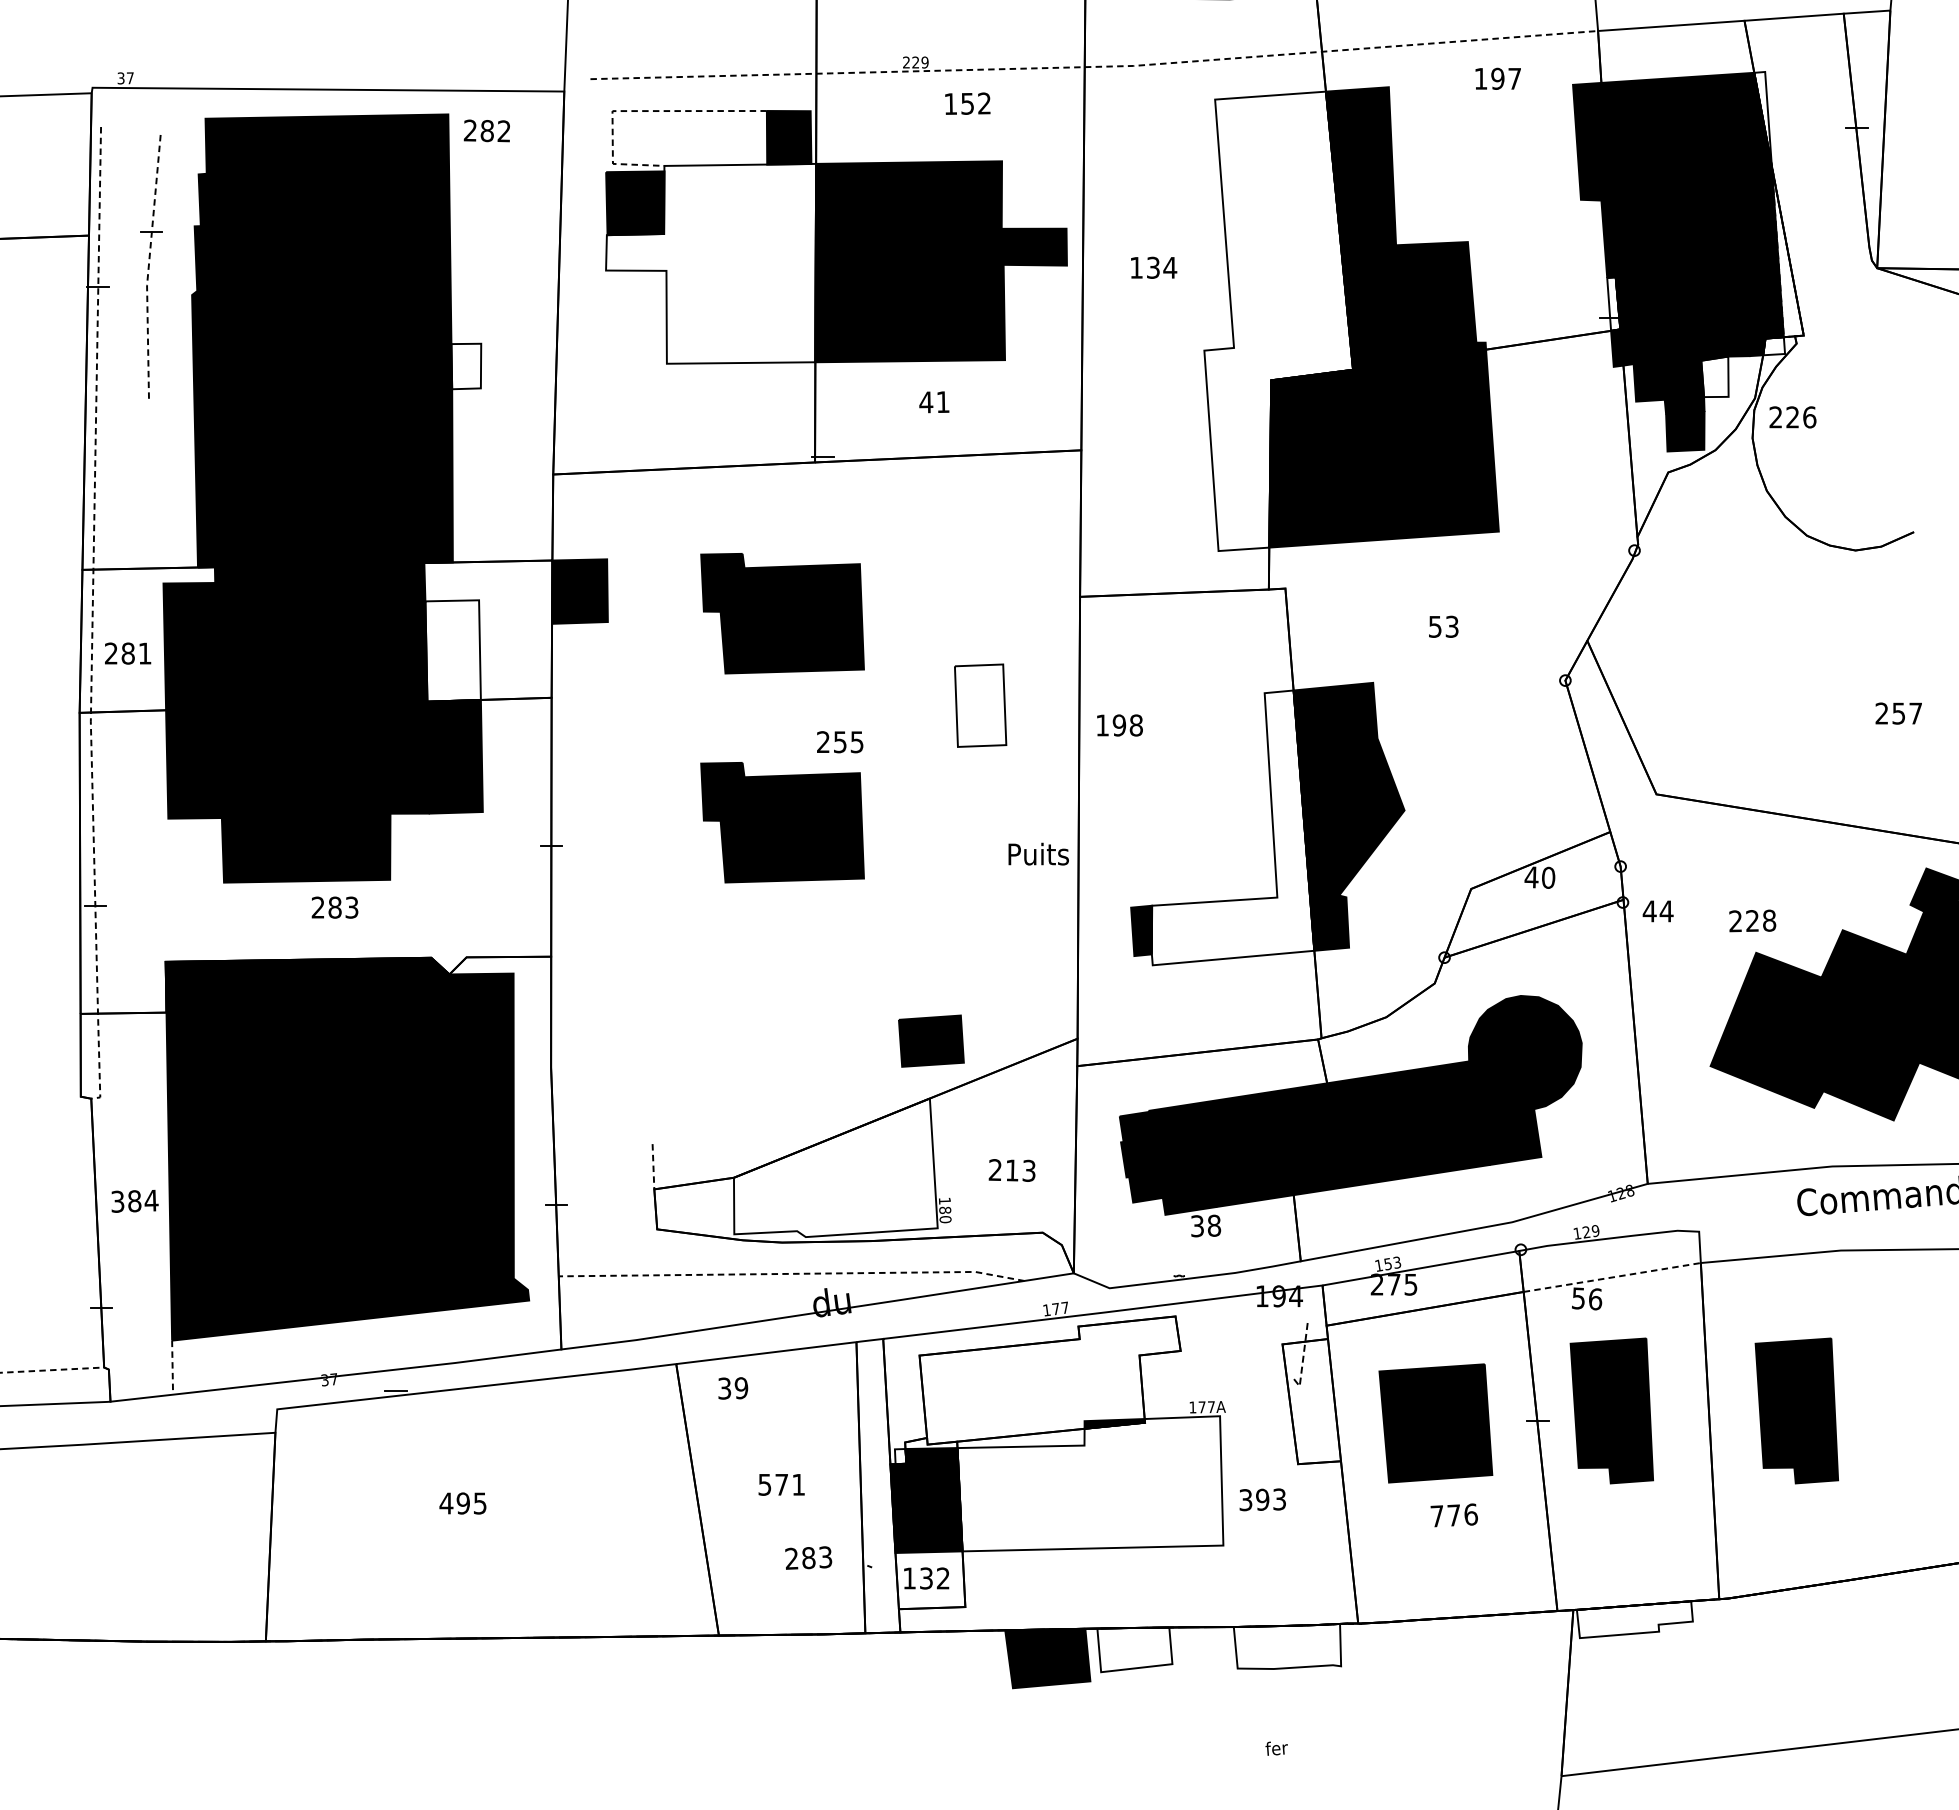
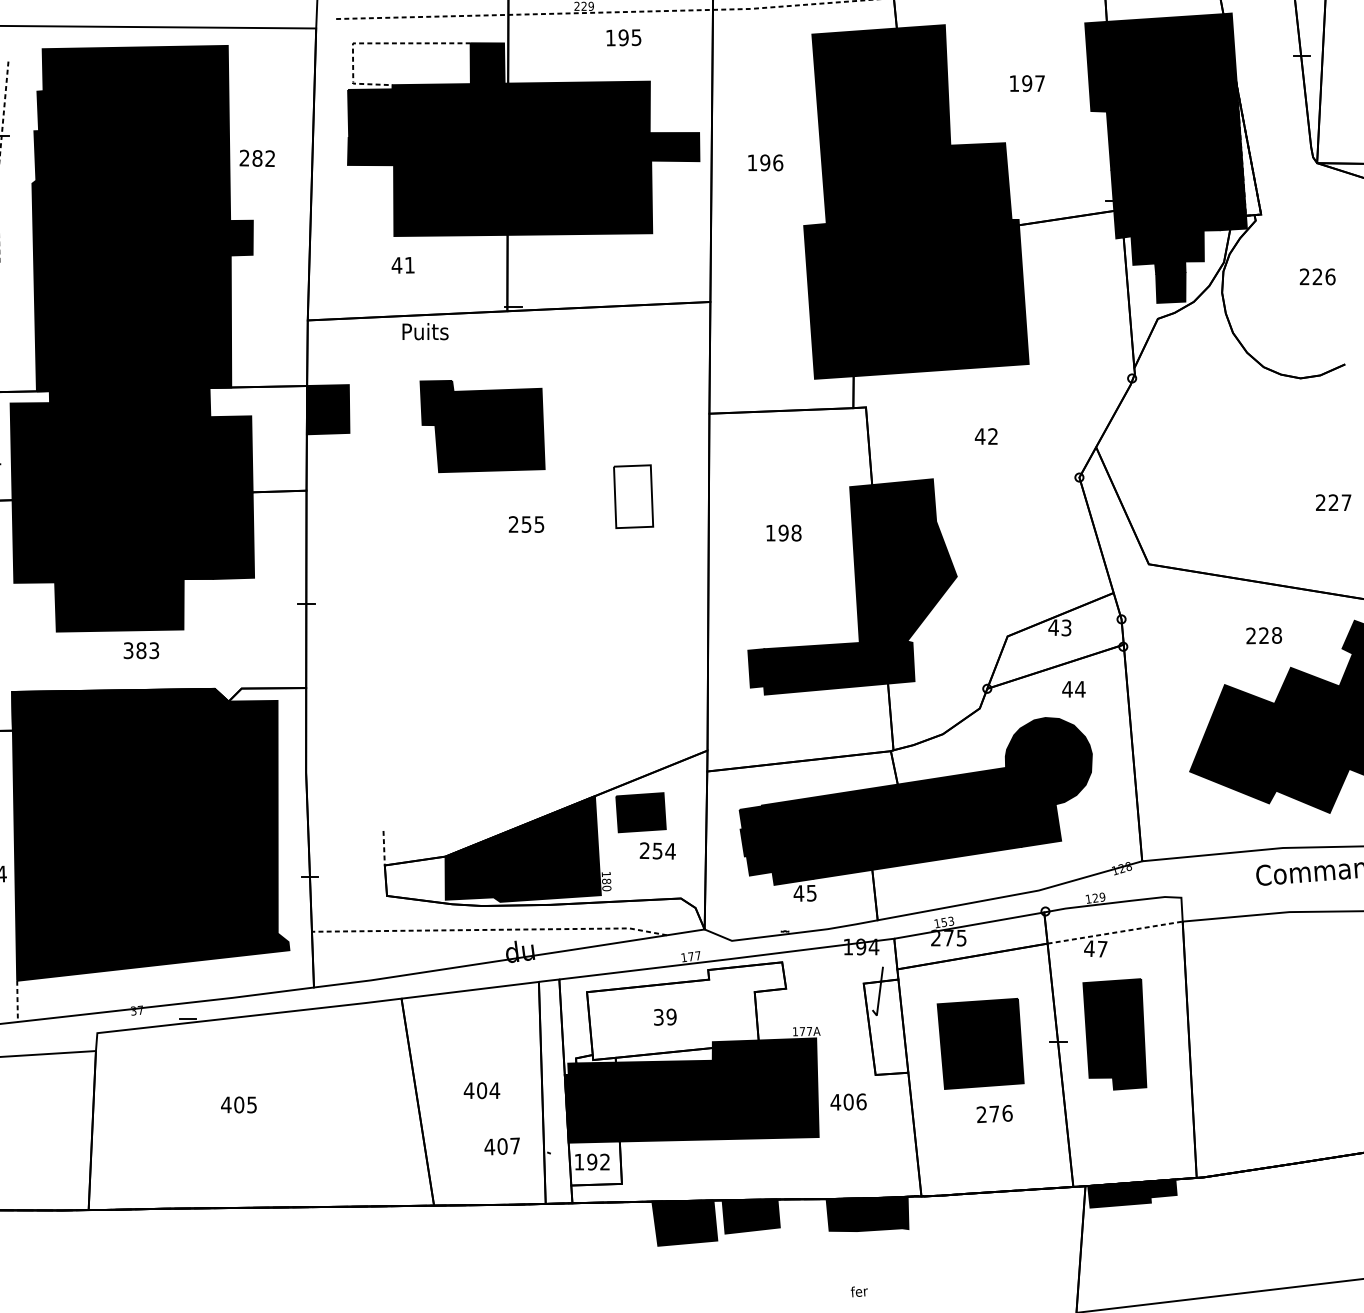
text: (1497, 78) -> (1026, 83), moved
text: (975, 103) -> (629, 37), 152 -> 195
fill: (1762, 118) -> (1229, 49), added
text: (486, 130) -> (256, 158), moved
fill: (711, 263) -> (428, 159), added
text: (1161, 267) -> (771, 162), 134 -> 196
fill: (1613, 303) -> (1116, 190), added
fill: (1278, 321) -> (860, 203), added
fill: (1774, 346) -> (1238, 222), added
fill: (466, 366) -> (241, 238), added
fill: (1714, 376) -> (1193, 245), added
text: (934, 402) -> (403, 265), moved
text: (1792, 417) -> (1317, 276), moved
text: (1443, 626) -> (986, 436), 53 -> 42
fill: (452, 650) -> (230, 454), added
text: (1898, 713) -> (1333, 502), 257 -> 227
text: (1119, 725) -> (783, 533), moved
part: (782, 822) -> (482, 585), removed
fill: (1232, 827) -> (825, 589), added
text: (1038, 853) -> (425, 331), moved
text: (1548, 877) -> (1066, 627), 40 -> 43
text: (317, 907) -> (128, 650), 283 -> 383
text: (1657, 911) -> (1073, 689), moved
text: (1752, 920) -> (1264, 635), moved
part: (931, 1040) -> (641, 812), moved
fill: (835, 1167) -> (522, 848), added
text: (1020, 1170) -> (663, 851), 213 -> 254
text: (1205, 1225) -> (805, 893), 38 -> 45
text: (1586, 1298) -> (1095, 948), 56 -> 47
line: (1303, 1359) -> (879, 995), dashed -> solid
text: (733, 1388) -> (665, 1017), moved
part: (1796, 1410) -> (1255, 1034), removed
fill: (900, 1456) -> (572, 1069), added
fill: (1090, 1483) -> (717, 1089), added
text: (781, 1484) -> (481, 1090), 571 -> 404
text: (1262, 1499) -> (848, 1101), 393 -> 406
text: (463, 1503) -> (239, 1104), 495 -> 405
text: (1436, 1516) -> (981, 1114), 776 -> 276
text: (808, 1557) -> (502, 1146), 283 -> 407
text: (926, 1578) -> (592, 1162), 132 -> 192
fill: (1634, 1619) -> (1132, 1193), added
fill: (1287, 1645) -> (867, 1213), added
fill: (1134, 1649) -> (750, 1216), added

